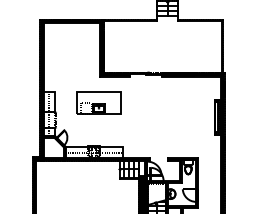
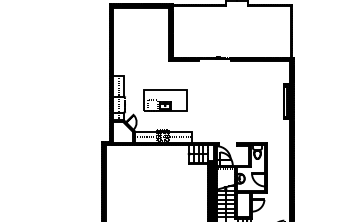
part: (99, 102) -> (165, 100), moved

